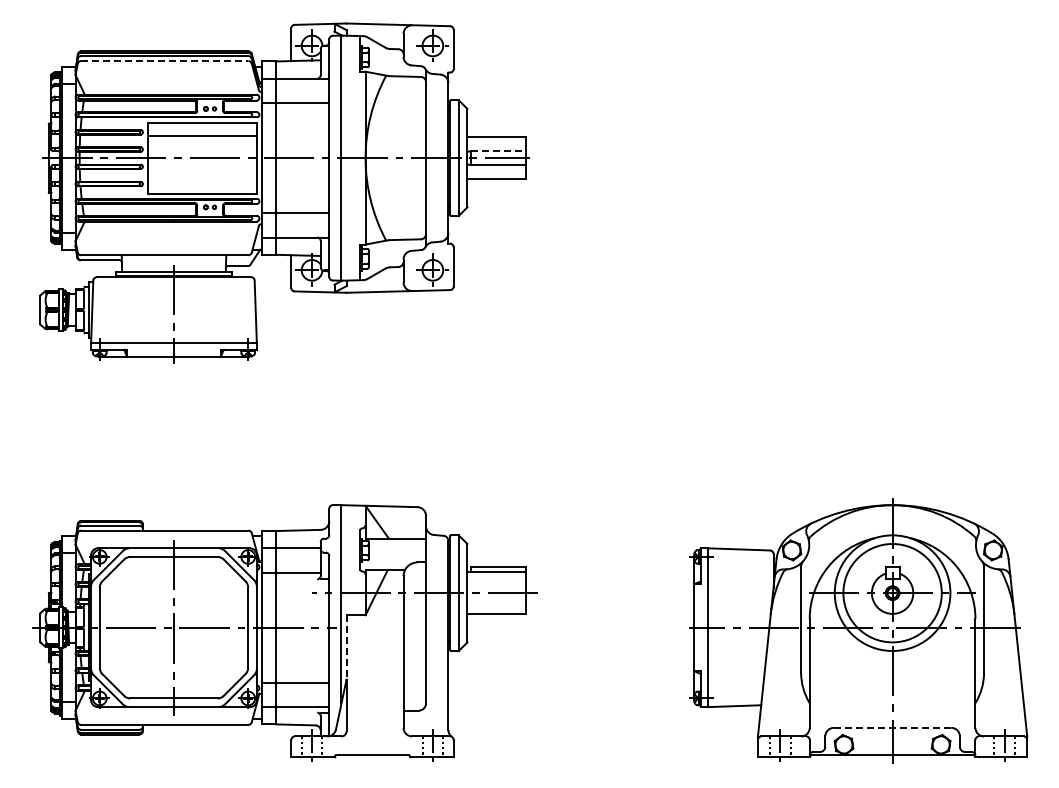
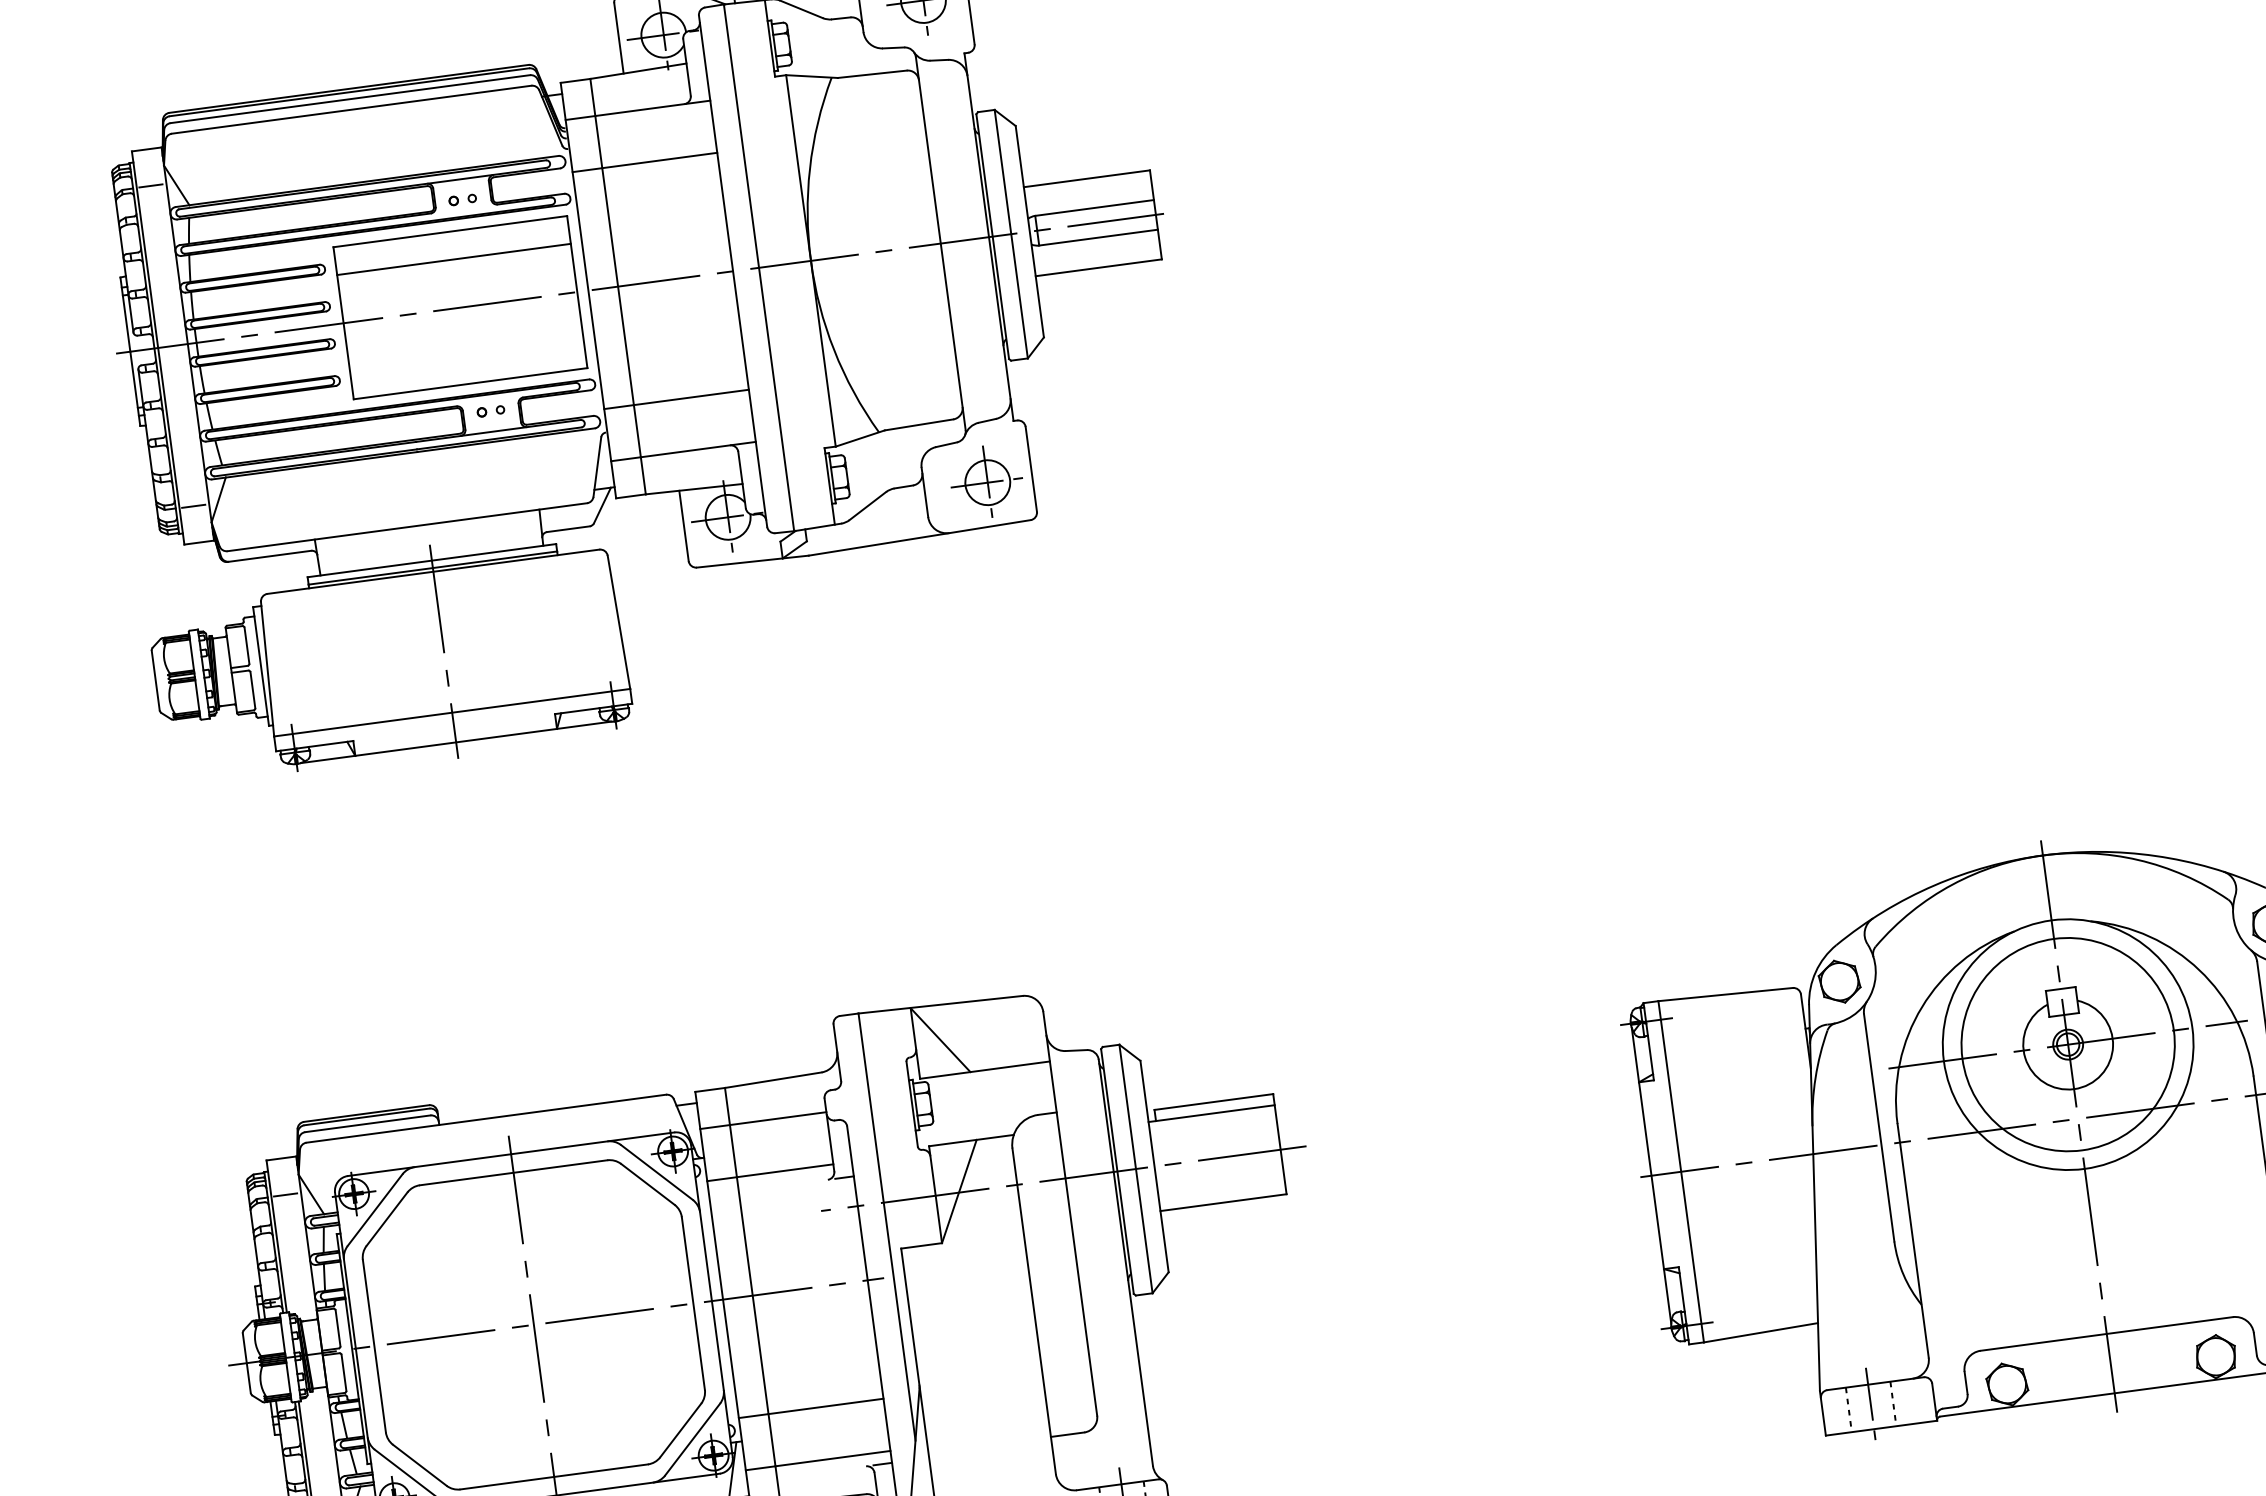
line: (164, 61) -> (351, 110), dashed -> solid
line: (498, 151) -> (1094, 208), dashed -> solid
line: (346, 646) -> (909, 1315), dashed -> solid
line: (892, 727) -> (2106, 1333), dashed -> solid

